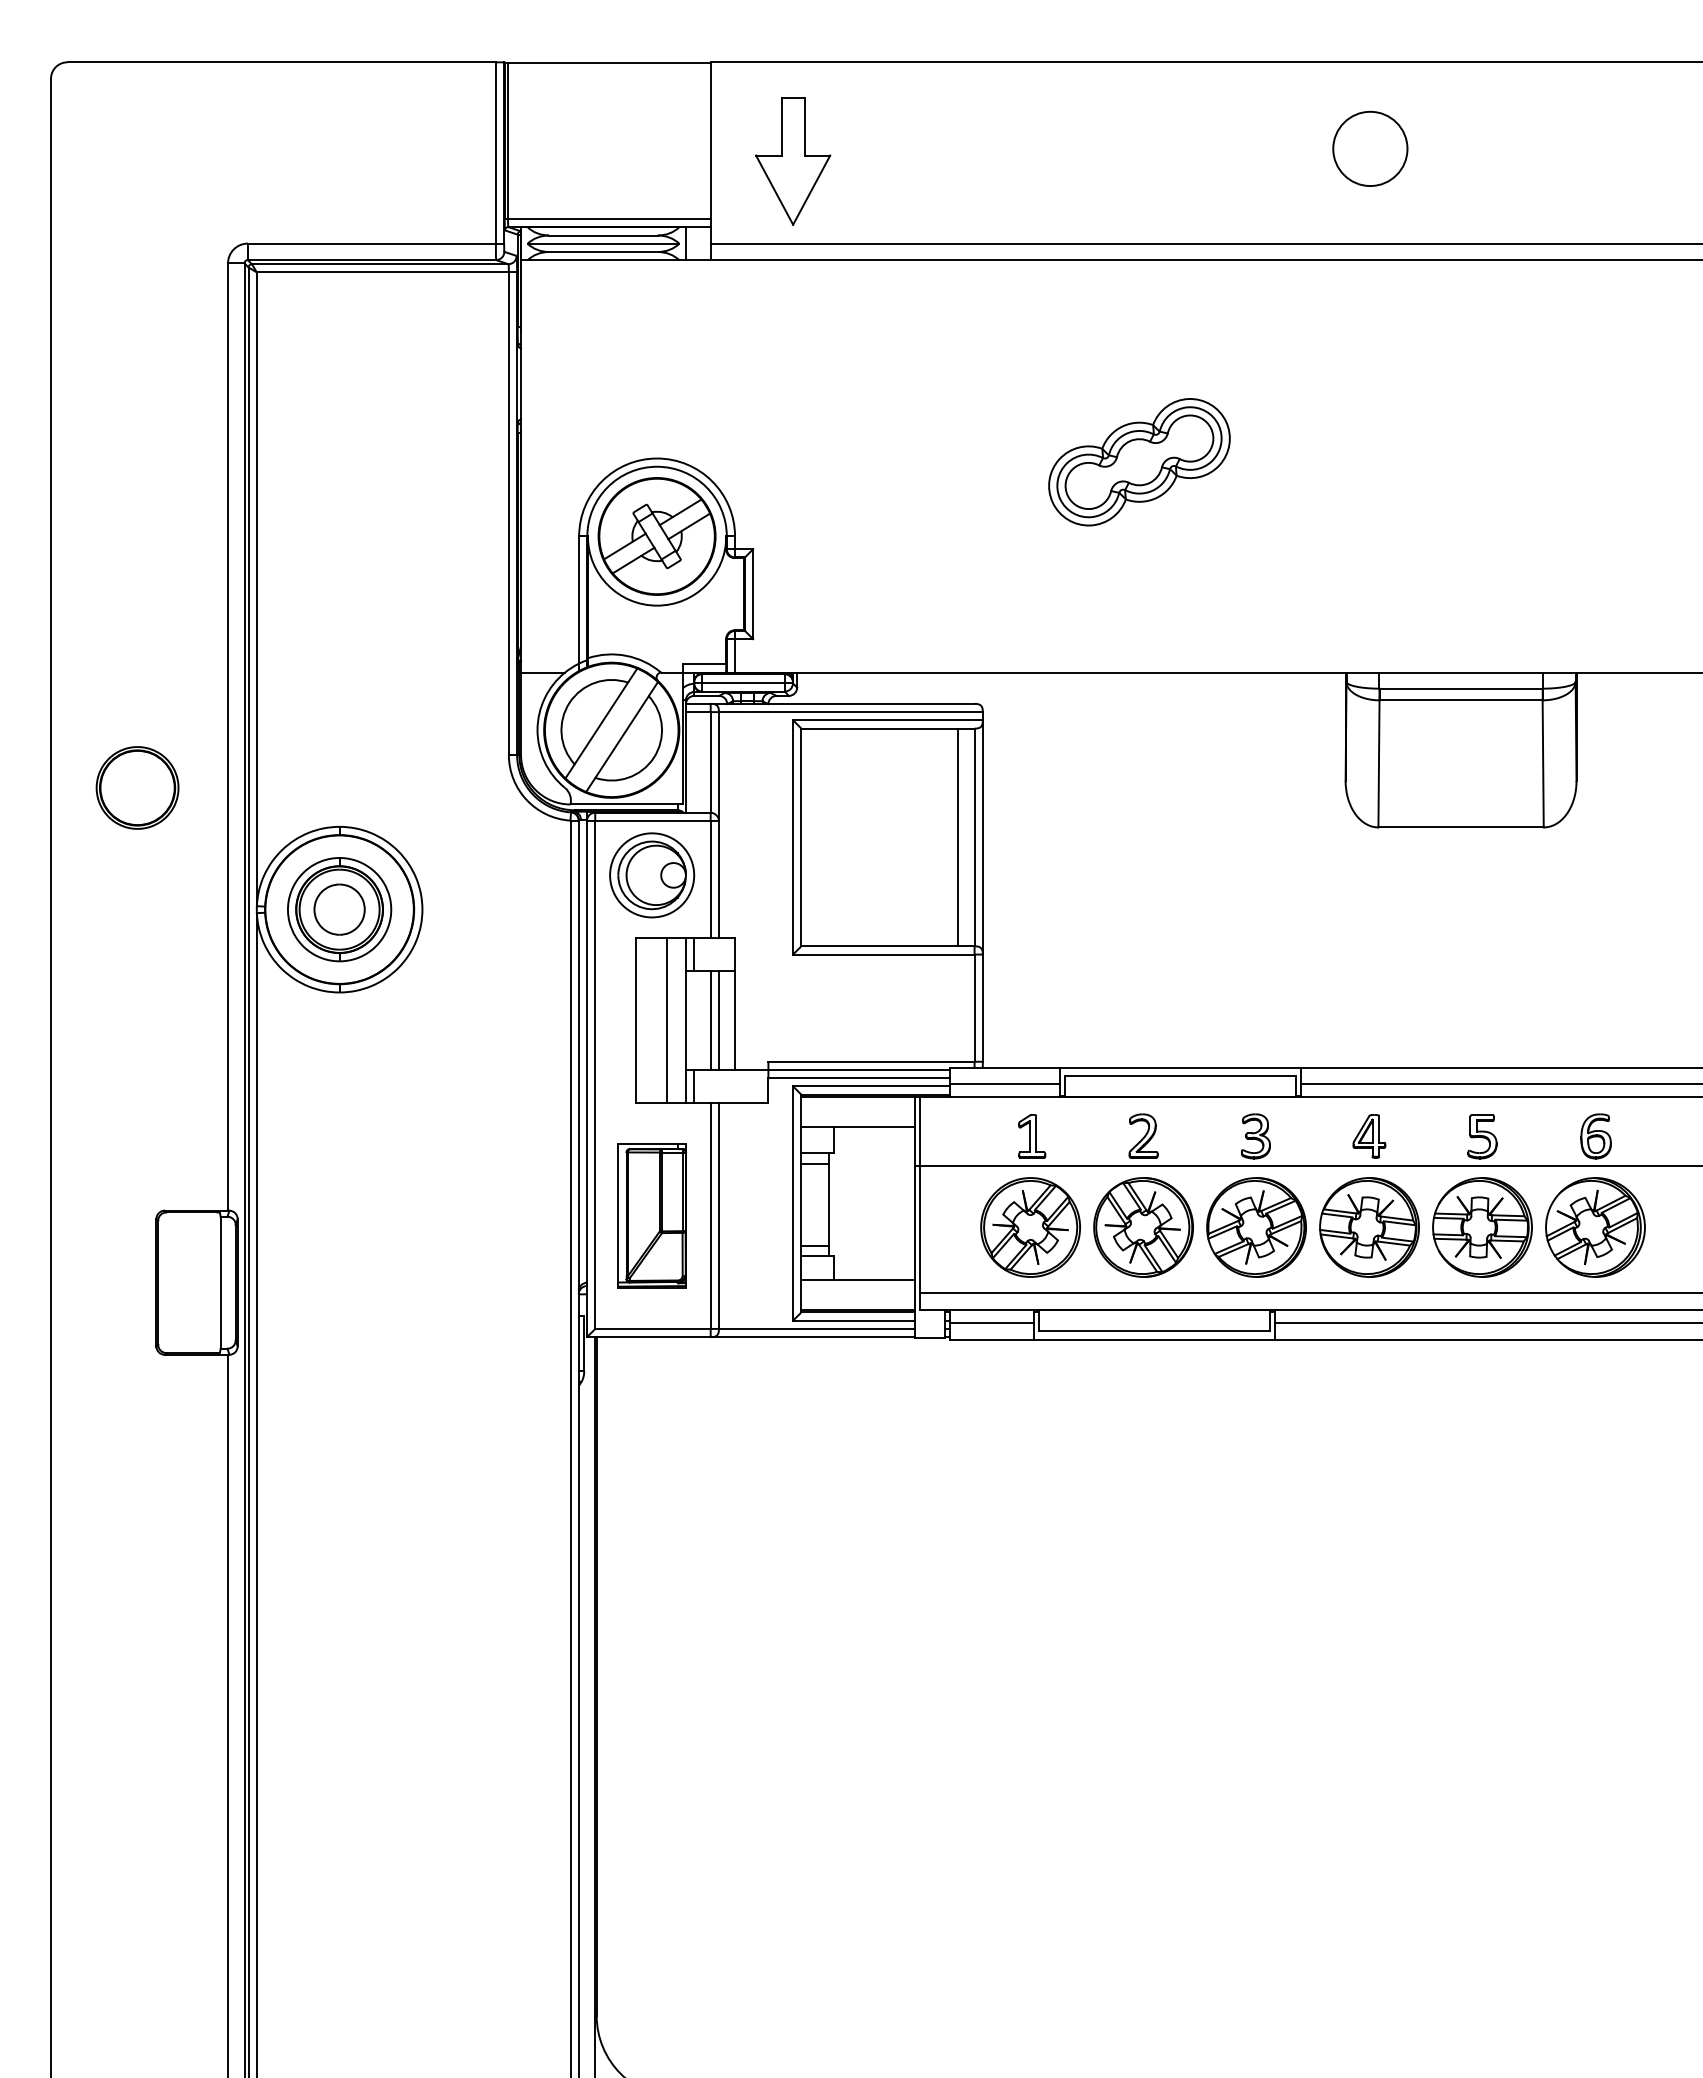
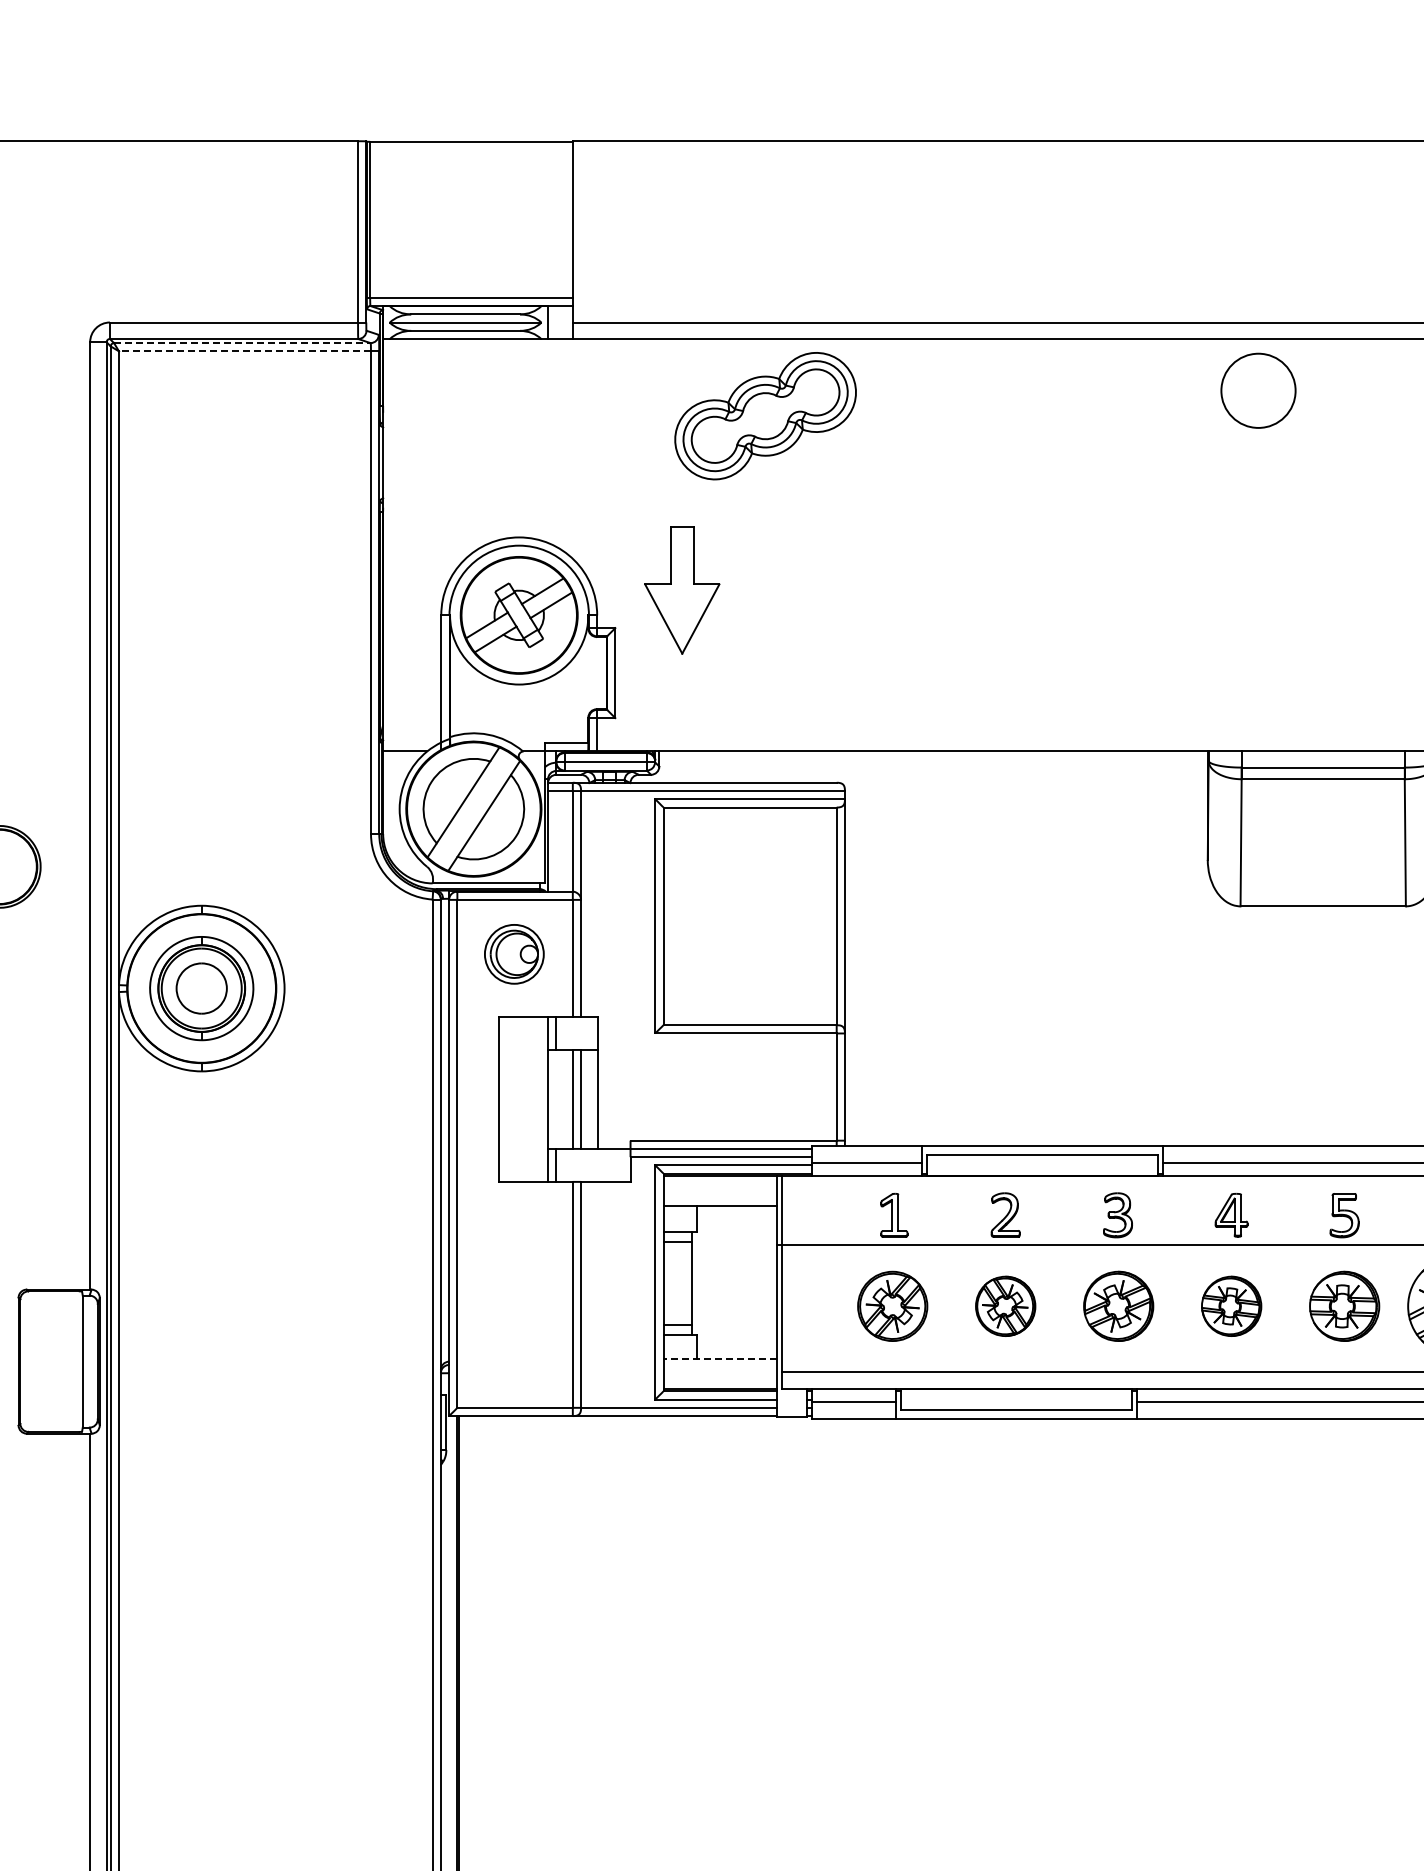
circle: (1370, 148) -> (1258, 390), moved
part: (793, 161) -> (682, 590), moved
line: (380, 264) -> (242, 343), solid -> dashed
line: (382, 272) -> (244, 351), solid -> dashed
part: (1139, 462) -> (765, 416), moved
line: (958, 837) -> (820, 916), removed
part: (652, 875) -> (514, 954), size x0.7
line: (666, 1020) -> (528, 1099), removed
part: (651, 1215) -> (513, 1294), removed
part: (1030, 1227) -> (892, 1306), size x0.7
part: (1143, 1227) -> (1005, 1306), size x0.6
part: (1256, 1227) -> (1118, 1306), size x0.7
part: (1369, 1227) -> (1231, 1306), size x0.6
part: (1482, 1227) -> (1344, 1306), size x0.7
line: (858, 1280) -> (720, 1359), solid -> dashed

